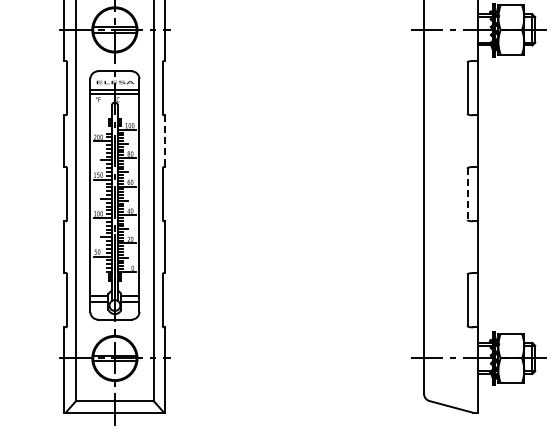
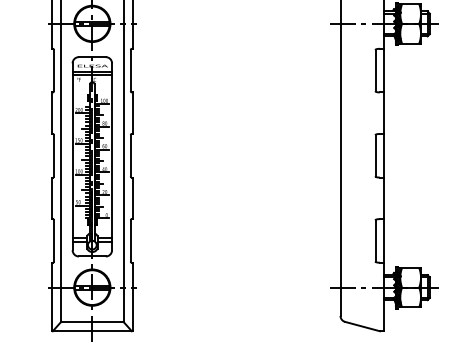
line: (165, 141) -> (132, 113), dashed -> solid
line: (467, 194) -> (375, 156), dashed -> solid

